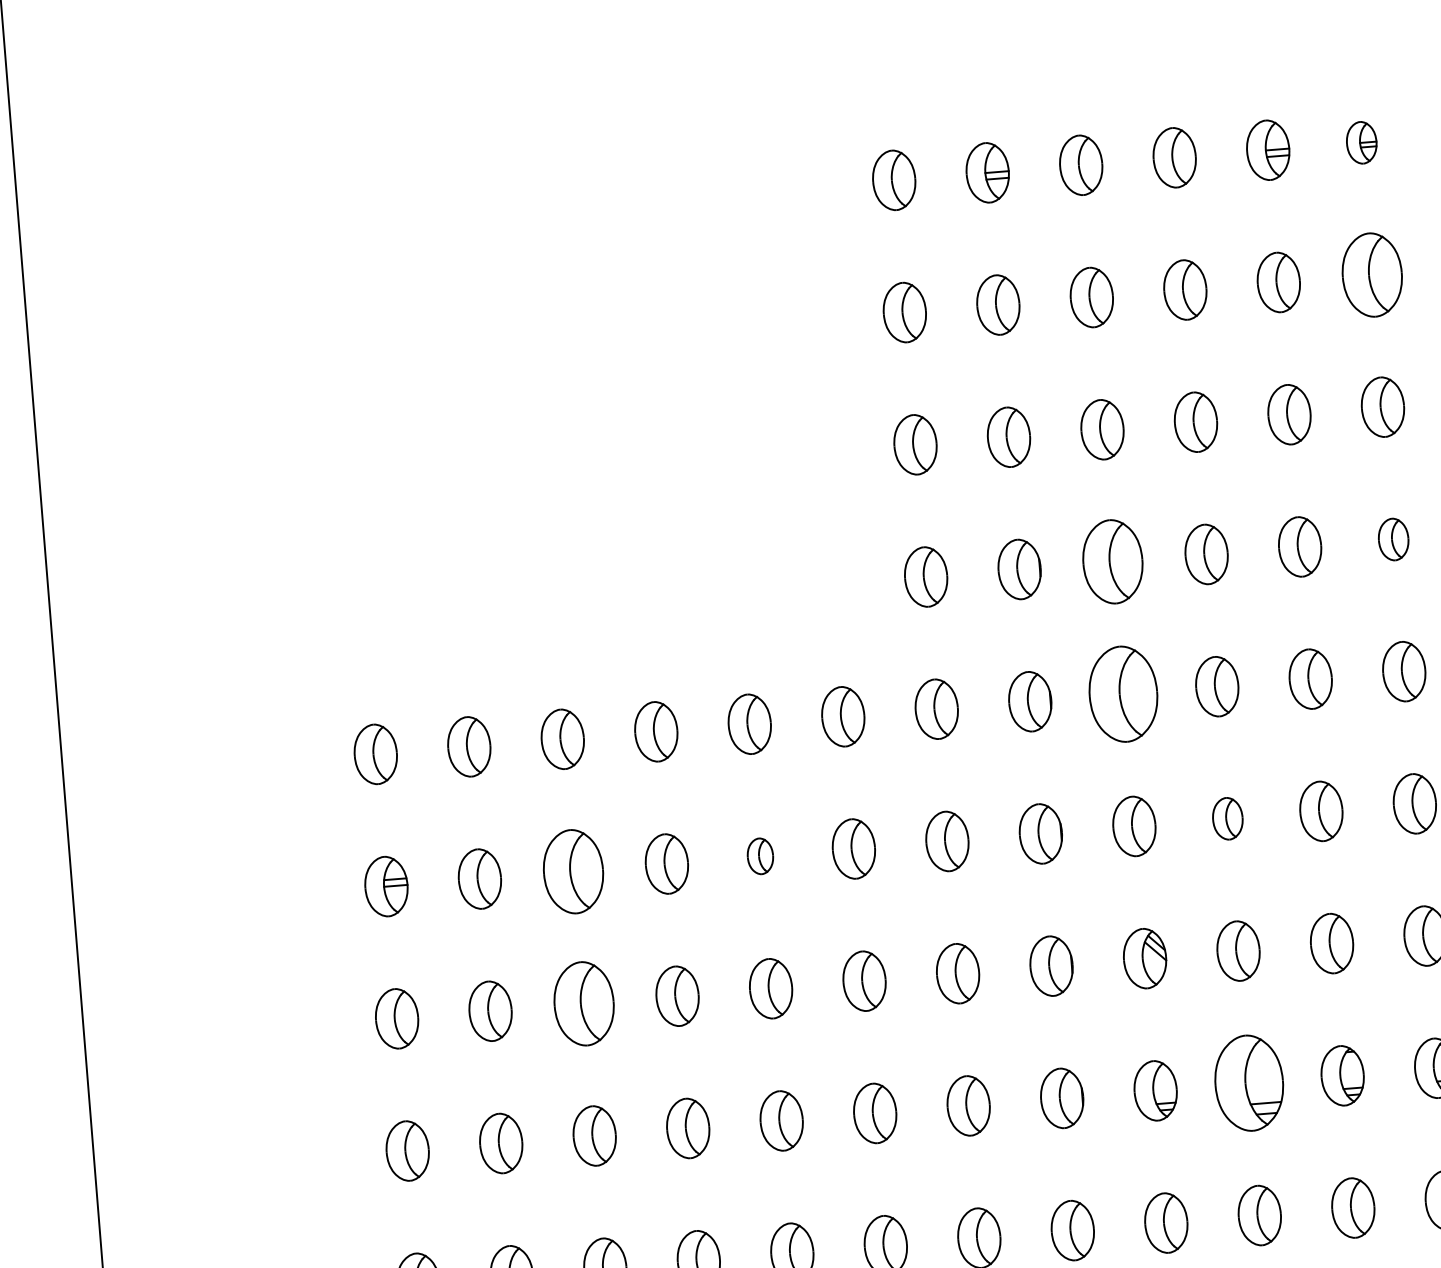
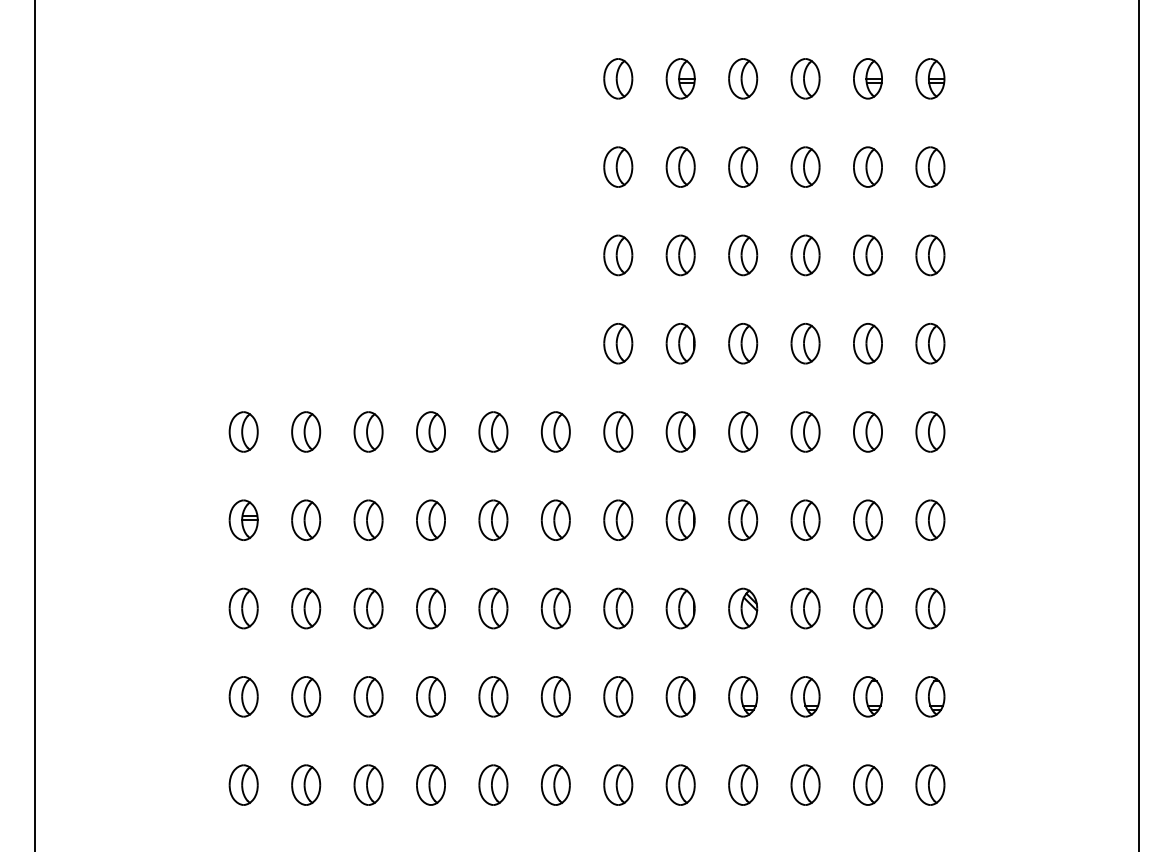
part: (1361, 142) -> (930, 78), size x1.43
part: (1372, 274) -> (930, 166), size x0.71
part: (1393, 539) -> (930, 343), size x1.43
part: (1113, 561) -> (743, 343), size x0.71
part: (1124, 693) -> (743, 431), size x0.62
part: (1227, 817) -> (805, 519), size x1.43
part: (760, 855) -> (493, 519), size x1.67
part: (573, 870) -> (368, 519), size x0.71
part: (583, 1003) -> (368, 608), size x0.71
part: (1249, 1082) -> (805, 696), size x0.62

